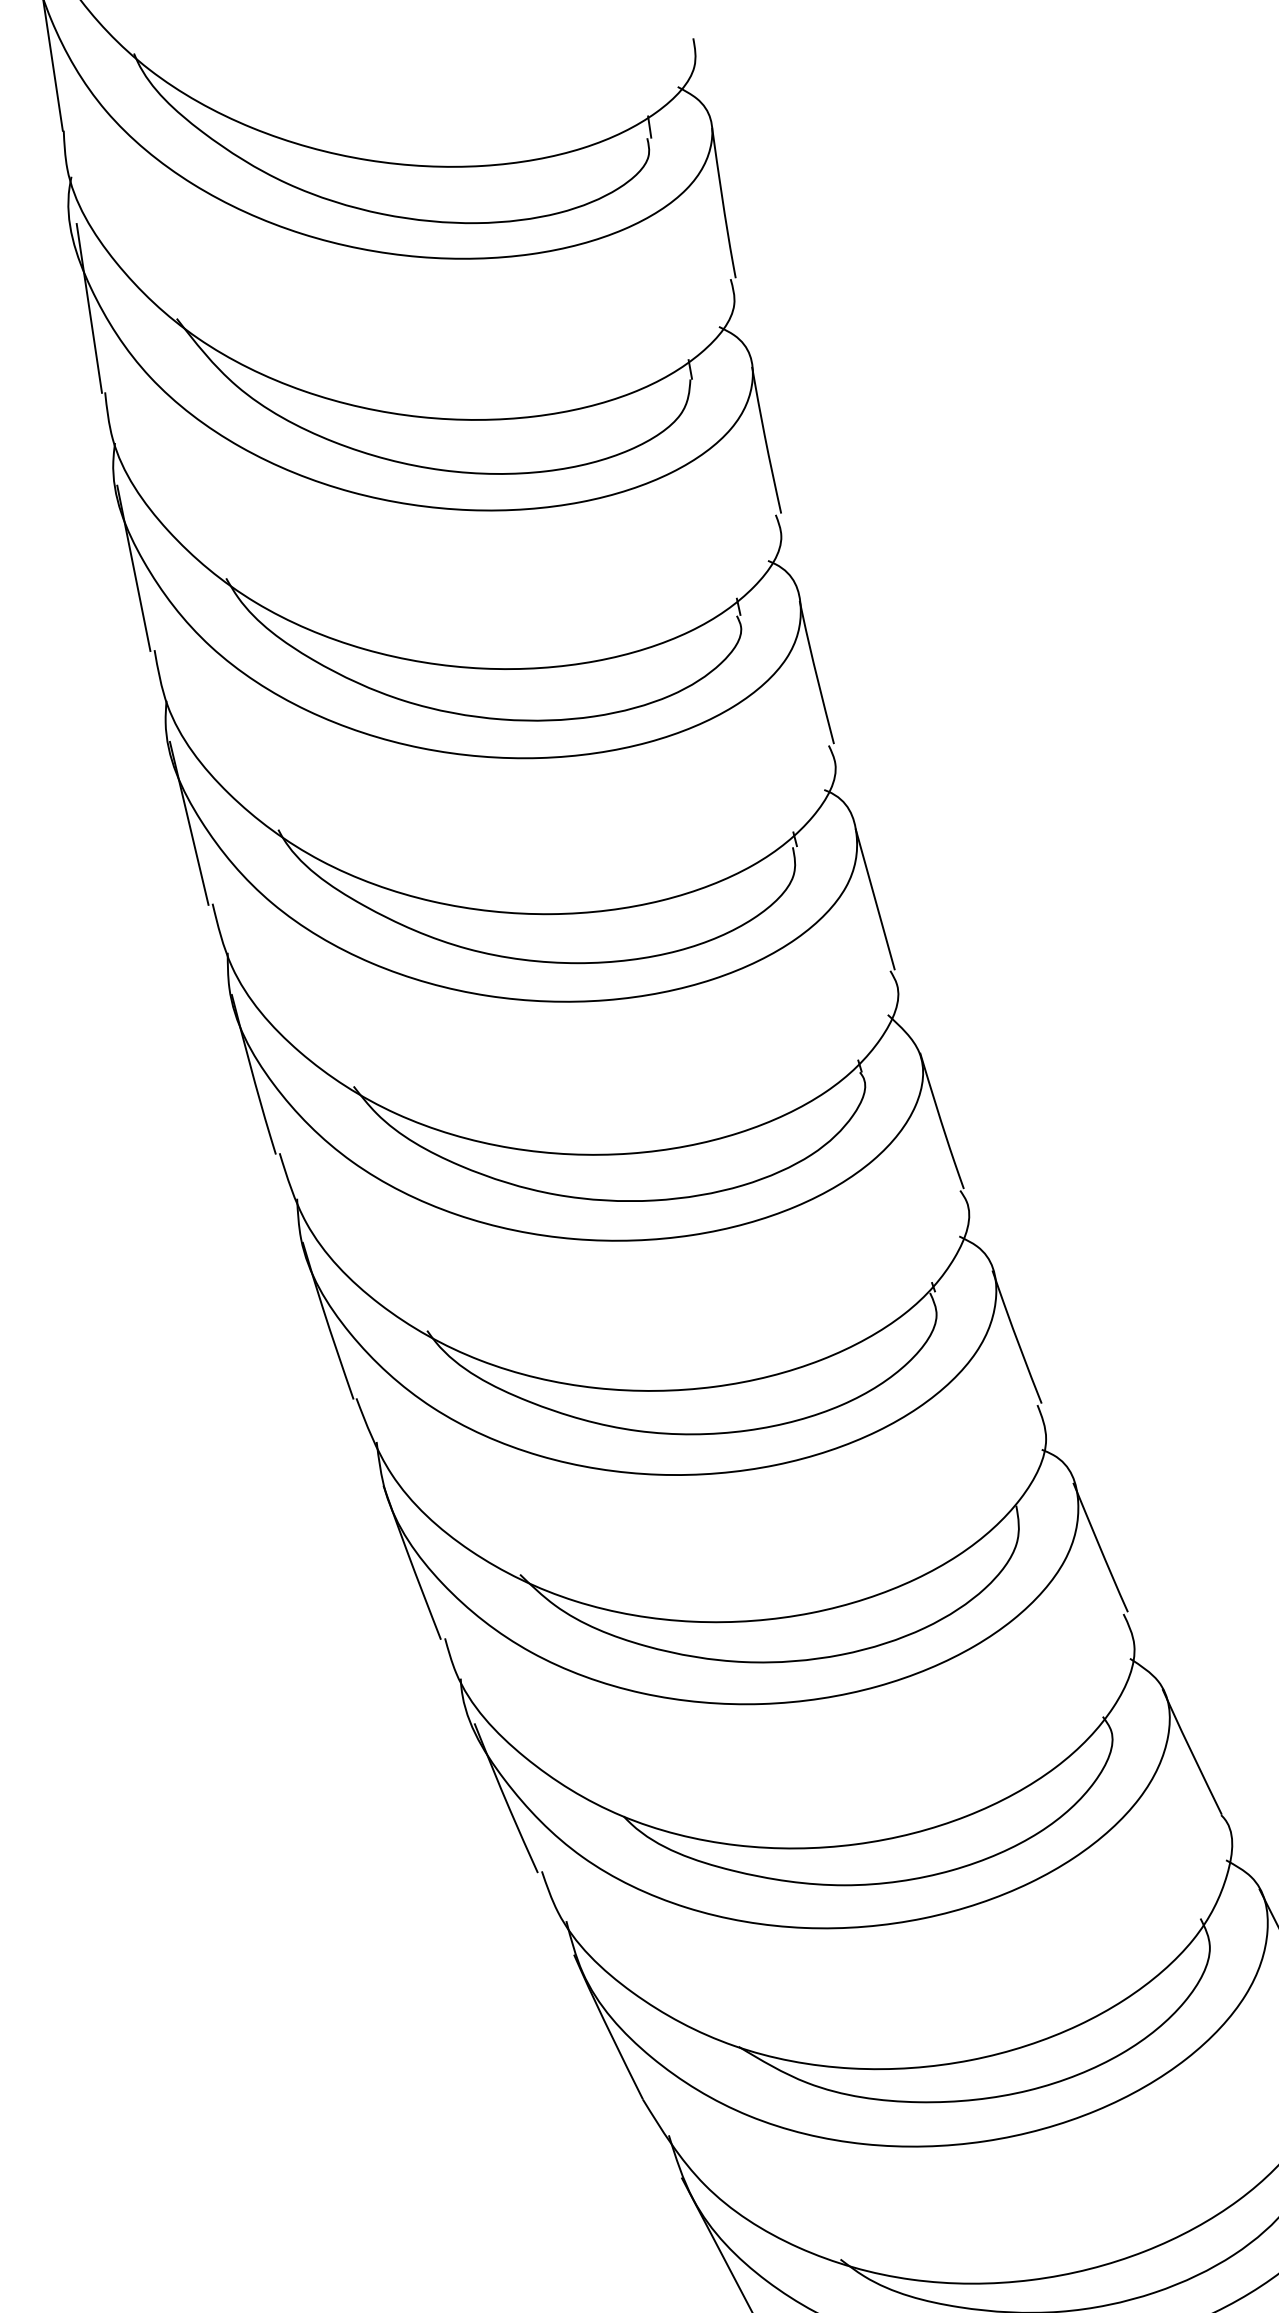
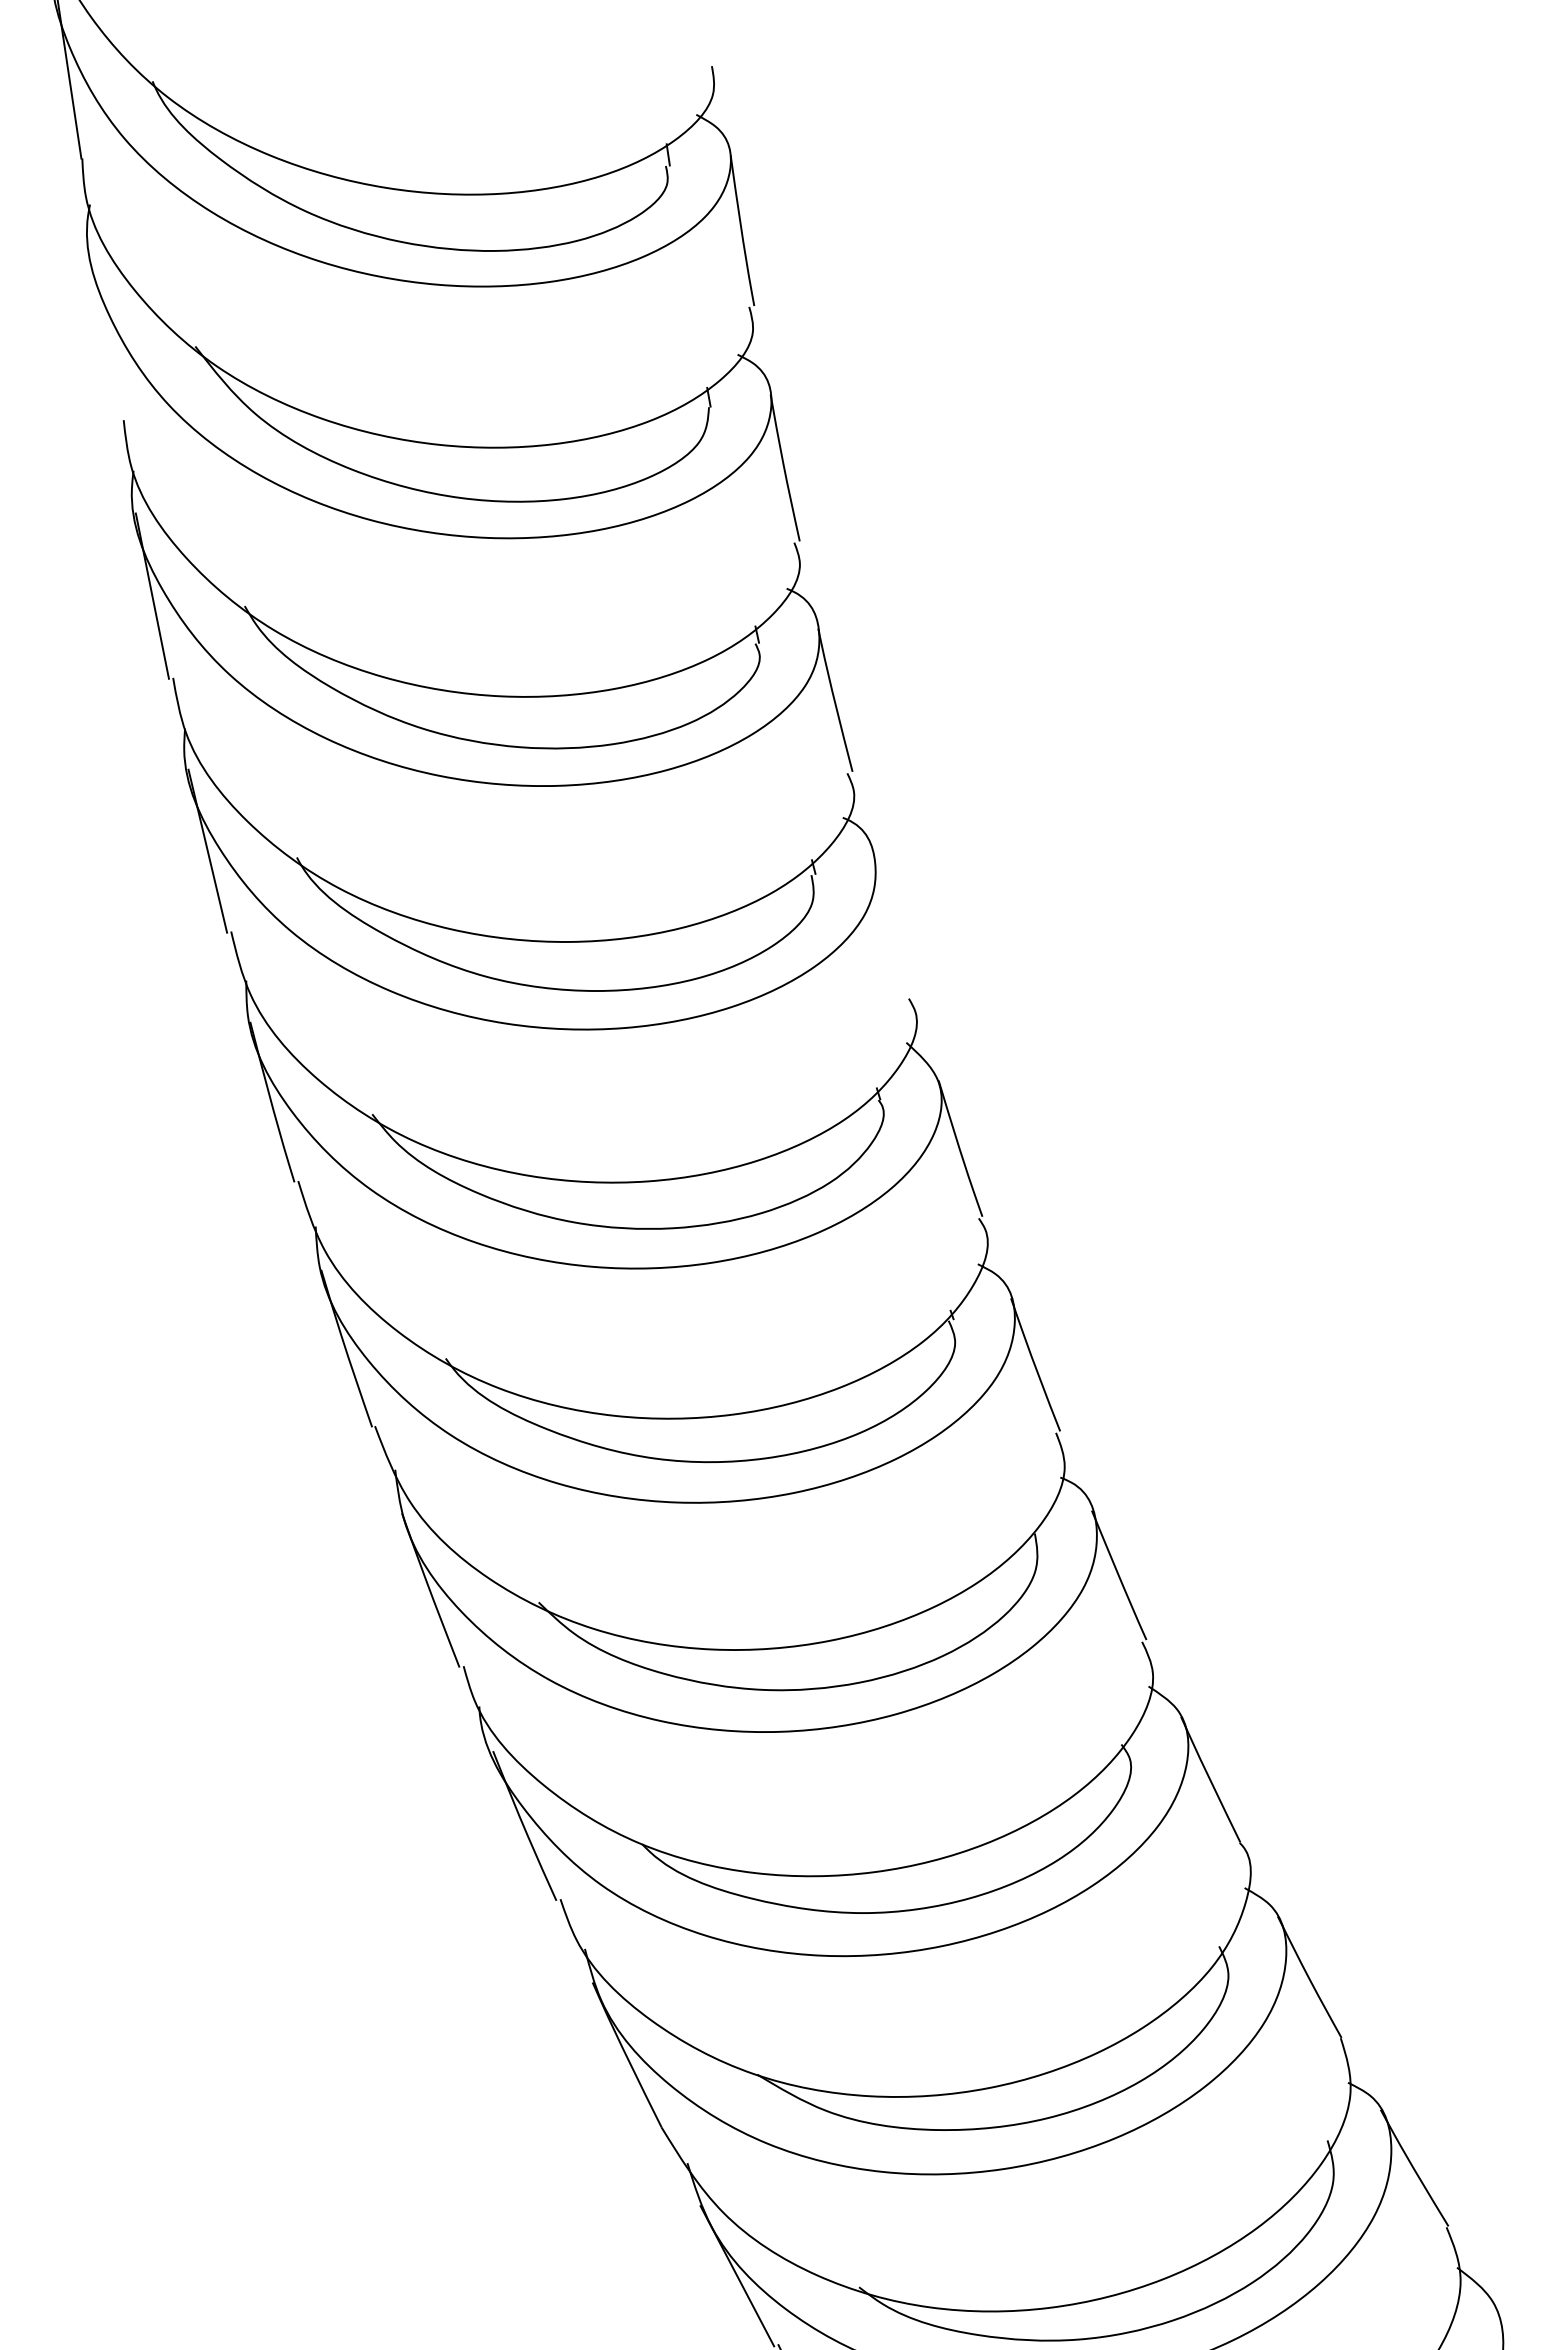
line: (88, 307) -> (107, 335), removed
line: (874, 899) -> (893, 927), removed

